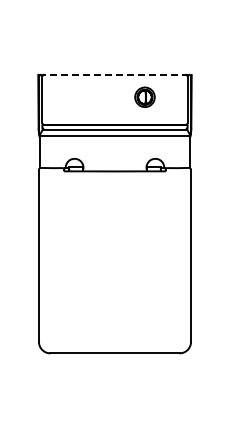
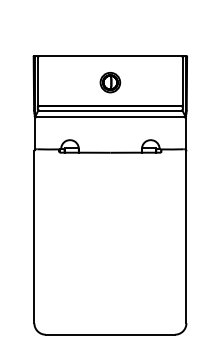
line: (115, 74) -> (110, 55), dashed -> solid
part: (144, 96) -> (109, 81), moved

